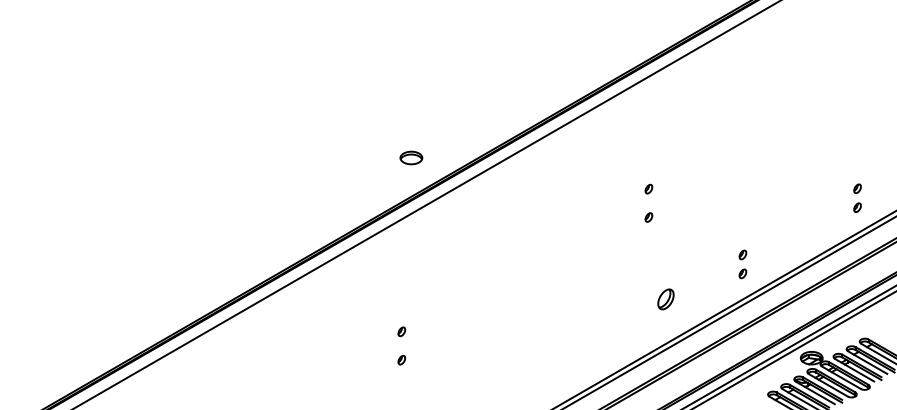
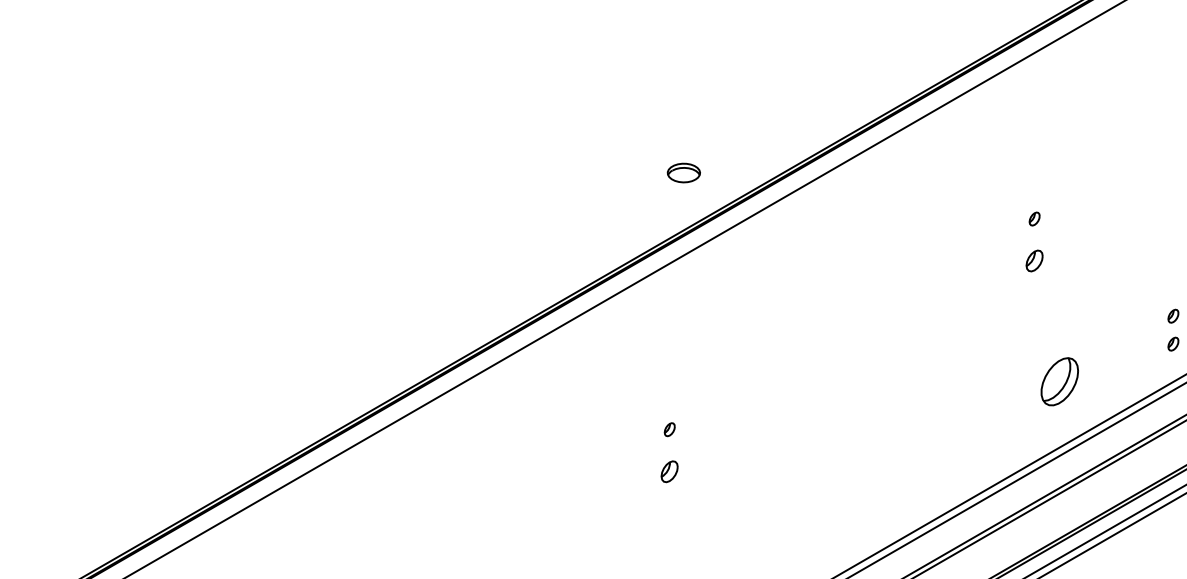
part: (648, 217) -> (1033, 260), size x1.6
part: (665, 299) -> (1059, 381), size x1.6
part: (401, 359) -> (669, 470), size x1.6

